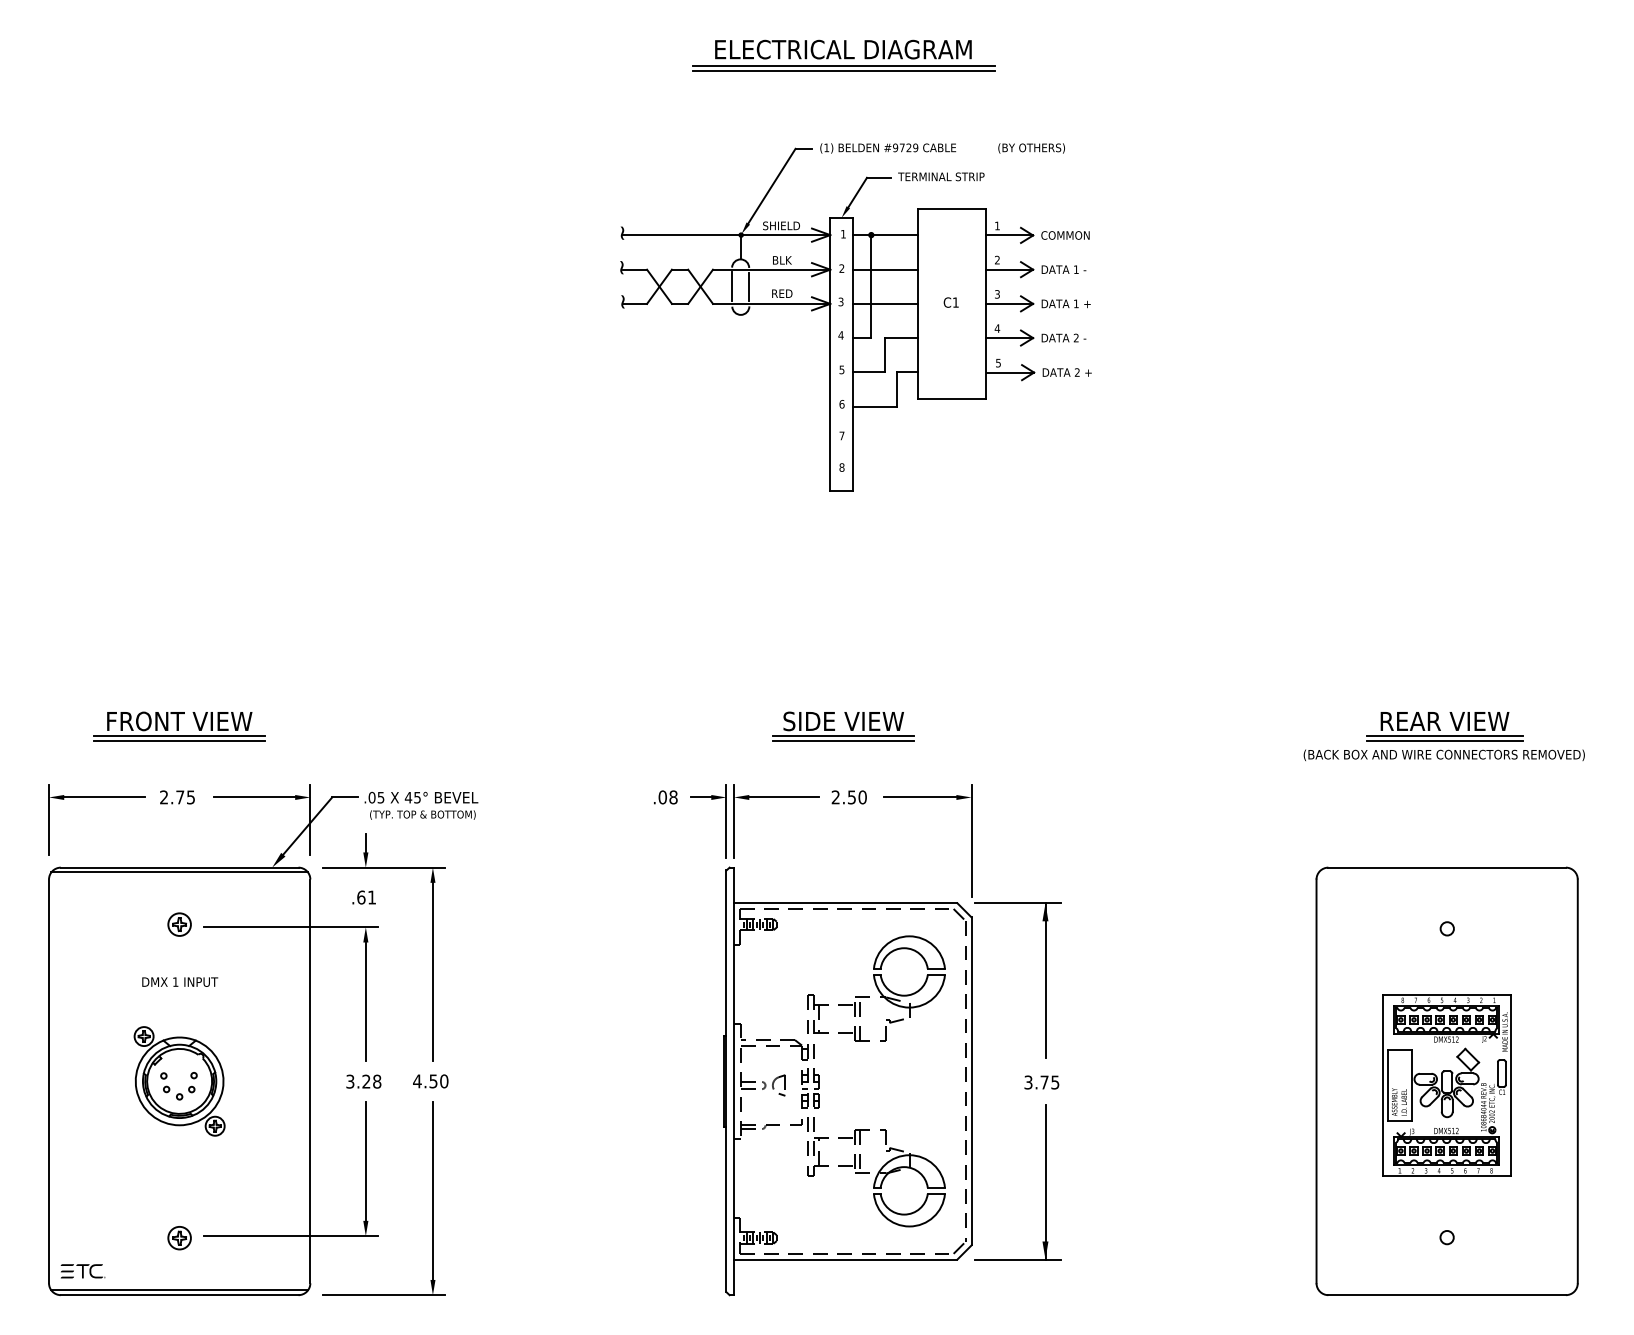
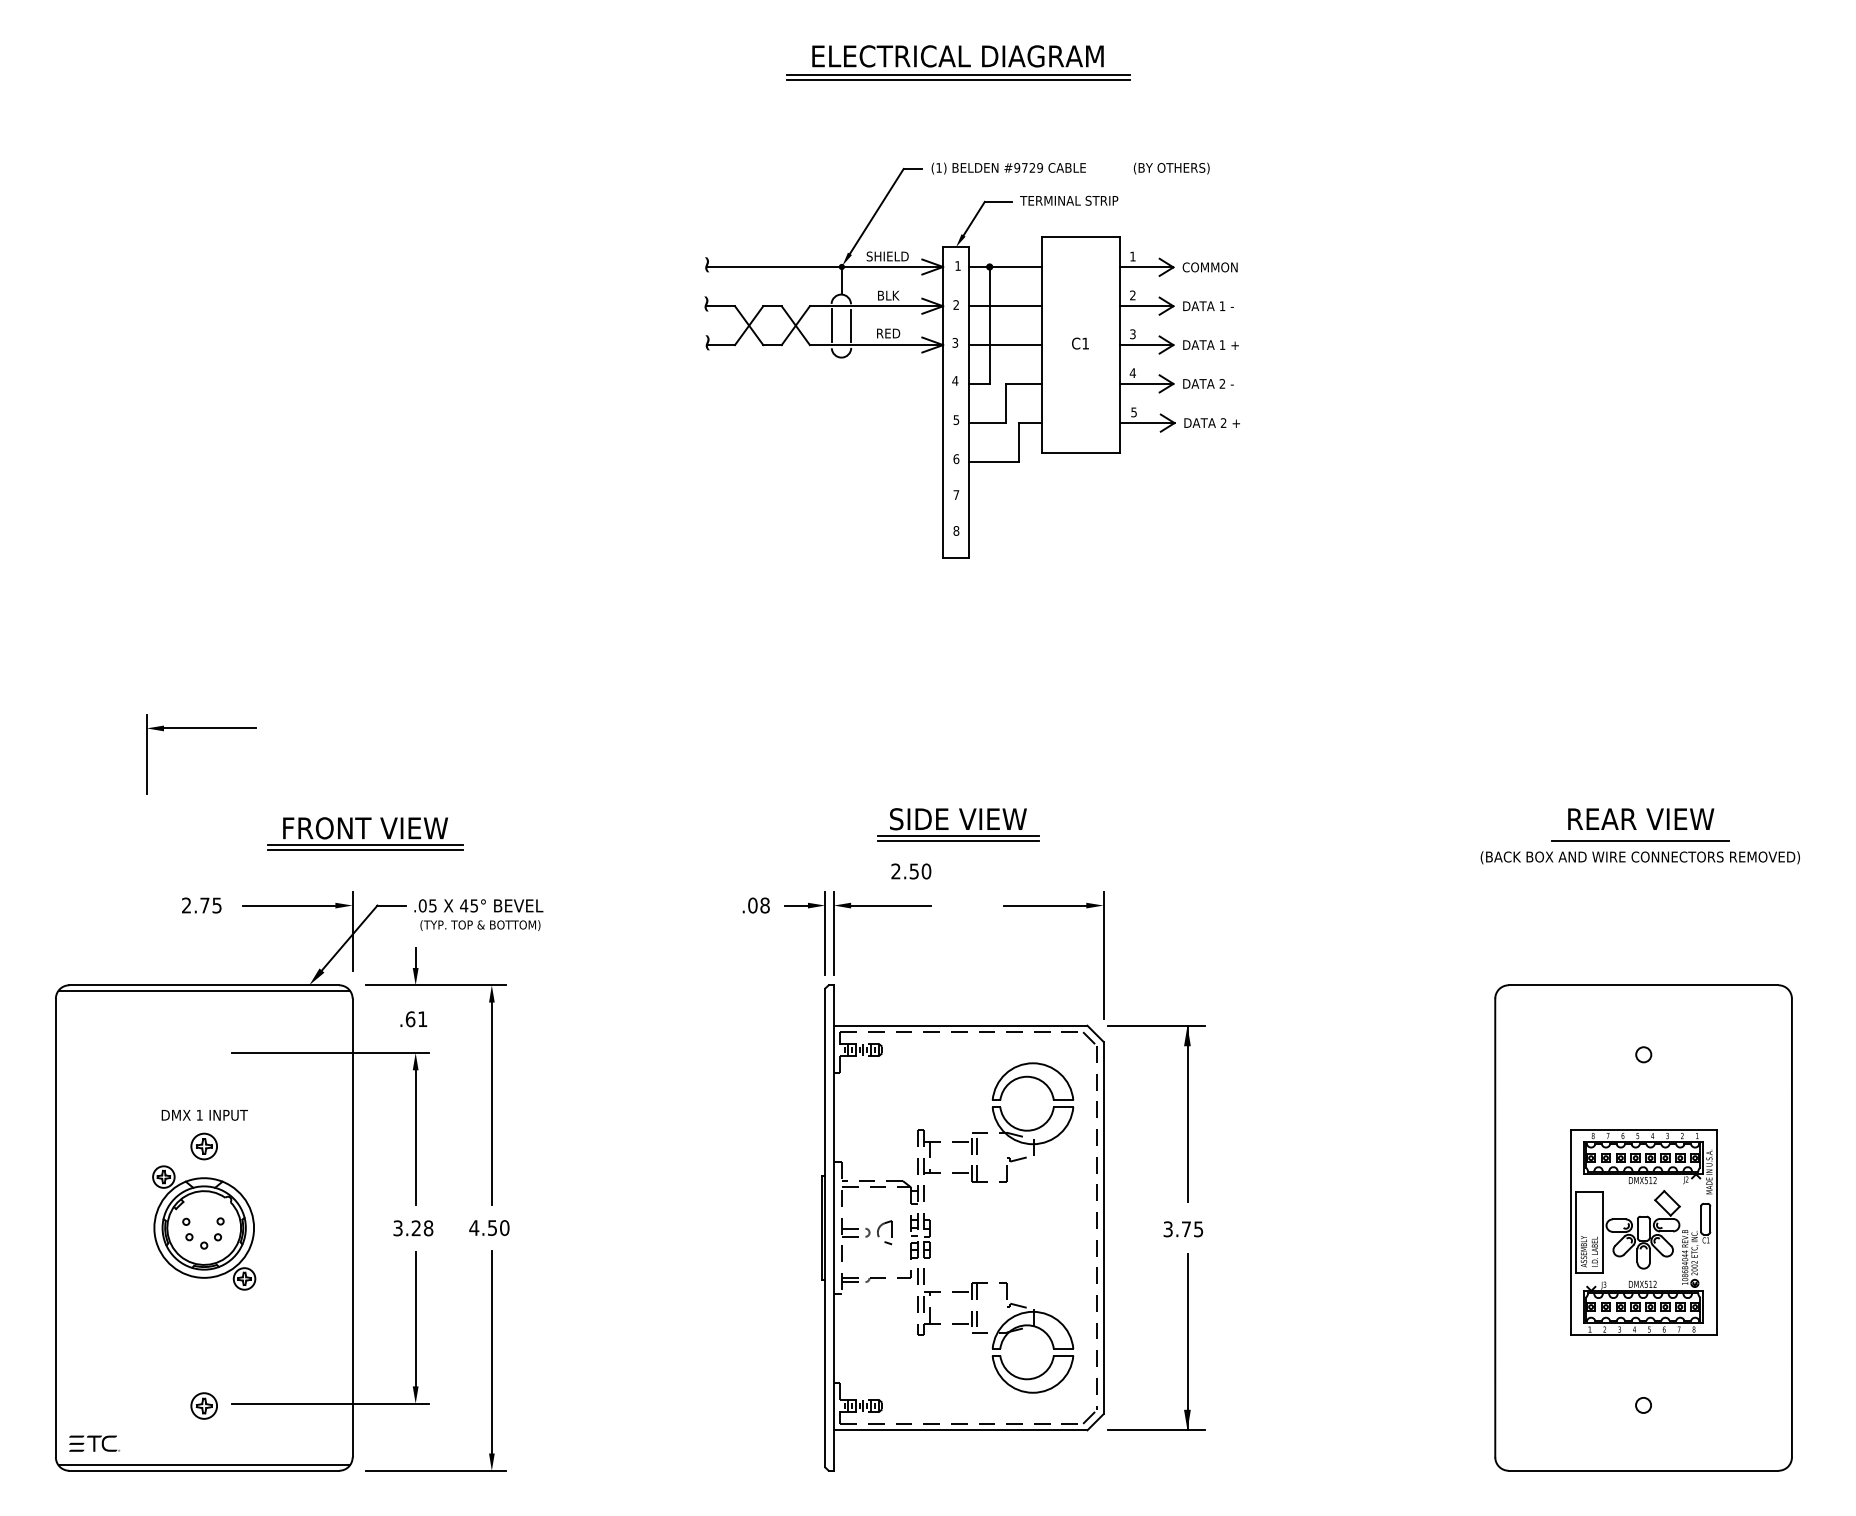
part: (179, 726) -> (365, 834), moved
line: (1444, 736) -> (1640, 836), removed
part: (96, 797) -> (200, 728), moved
text: (848, 797) -> (910, 871), moved
part: (179, 924) -> (204, 1146), moved

